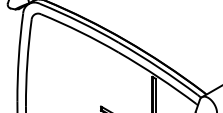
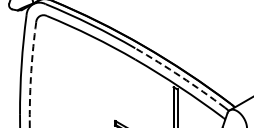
arc: (27, 63) -> (31, 71), solid -> dashed
arc: (158, 67) -> (180, 76), solid -> dashed

